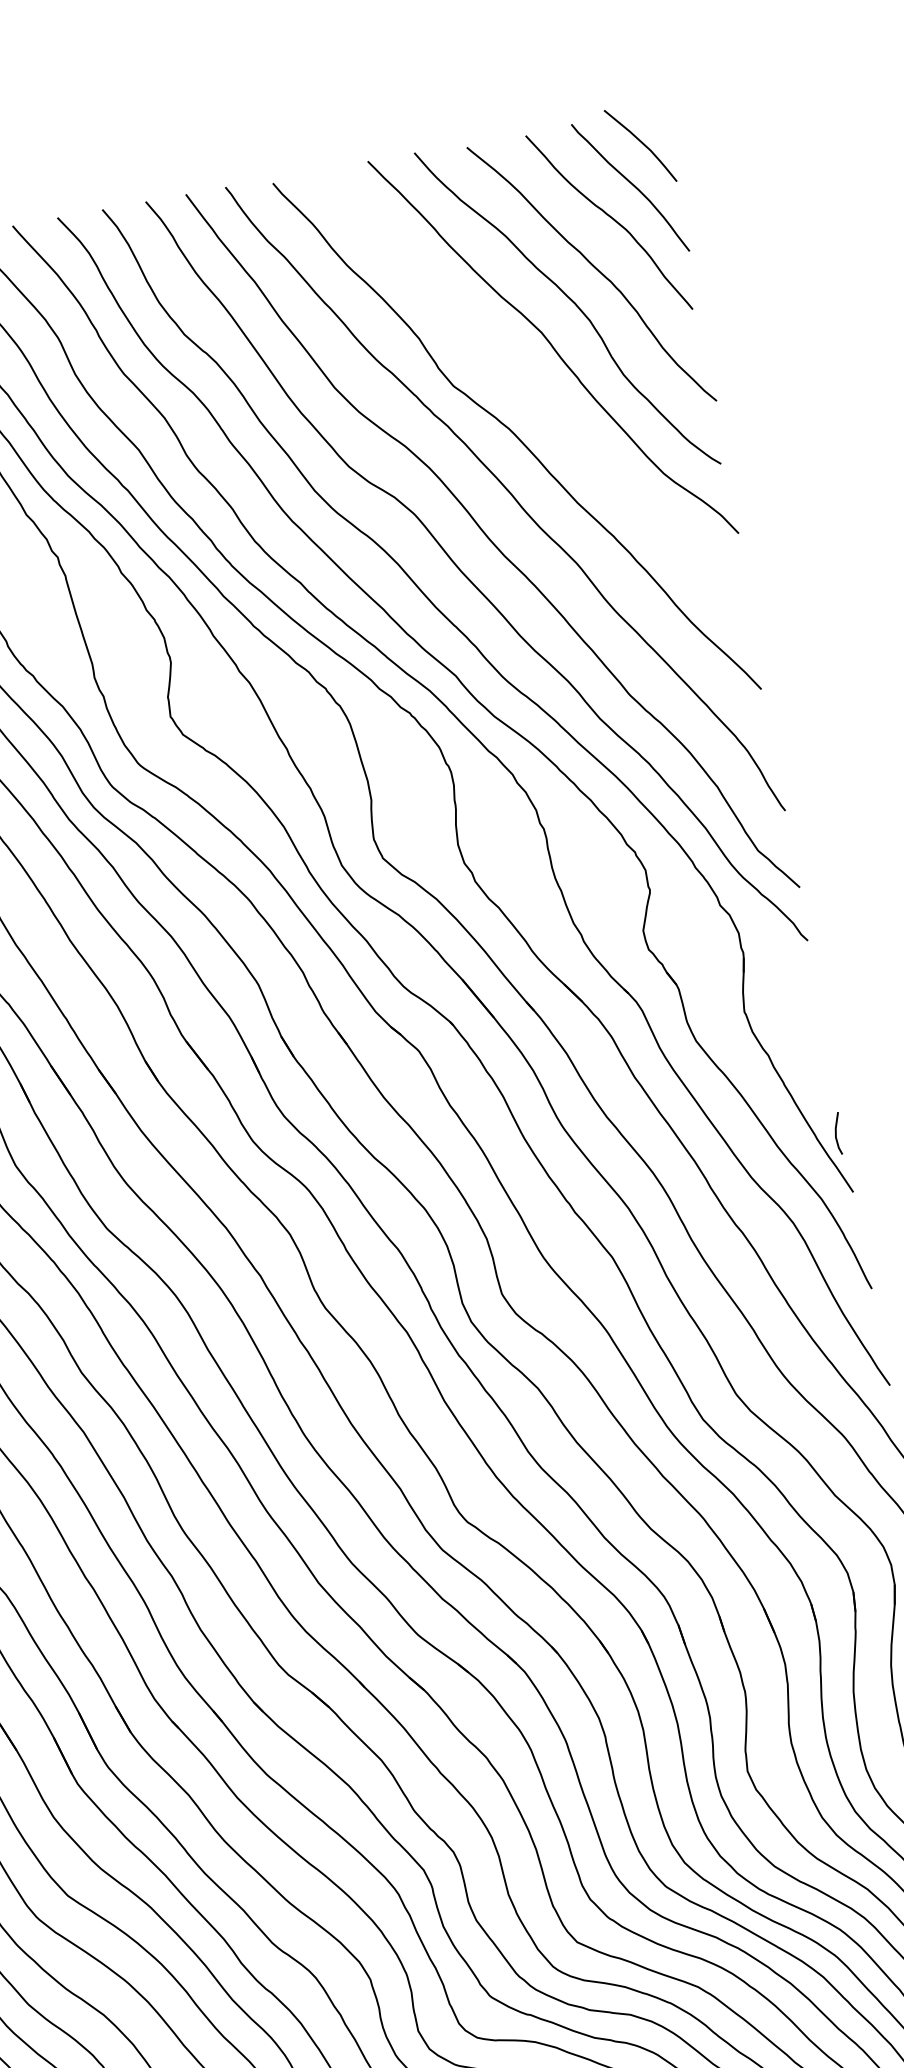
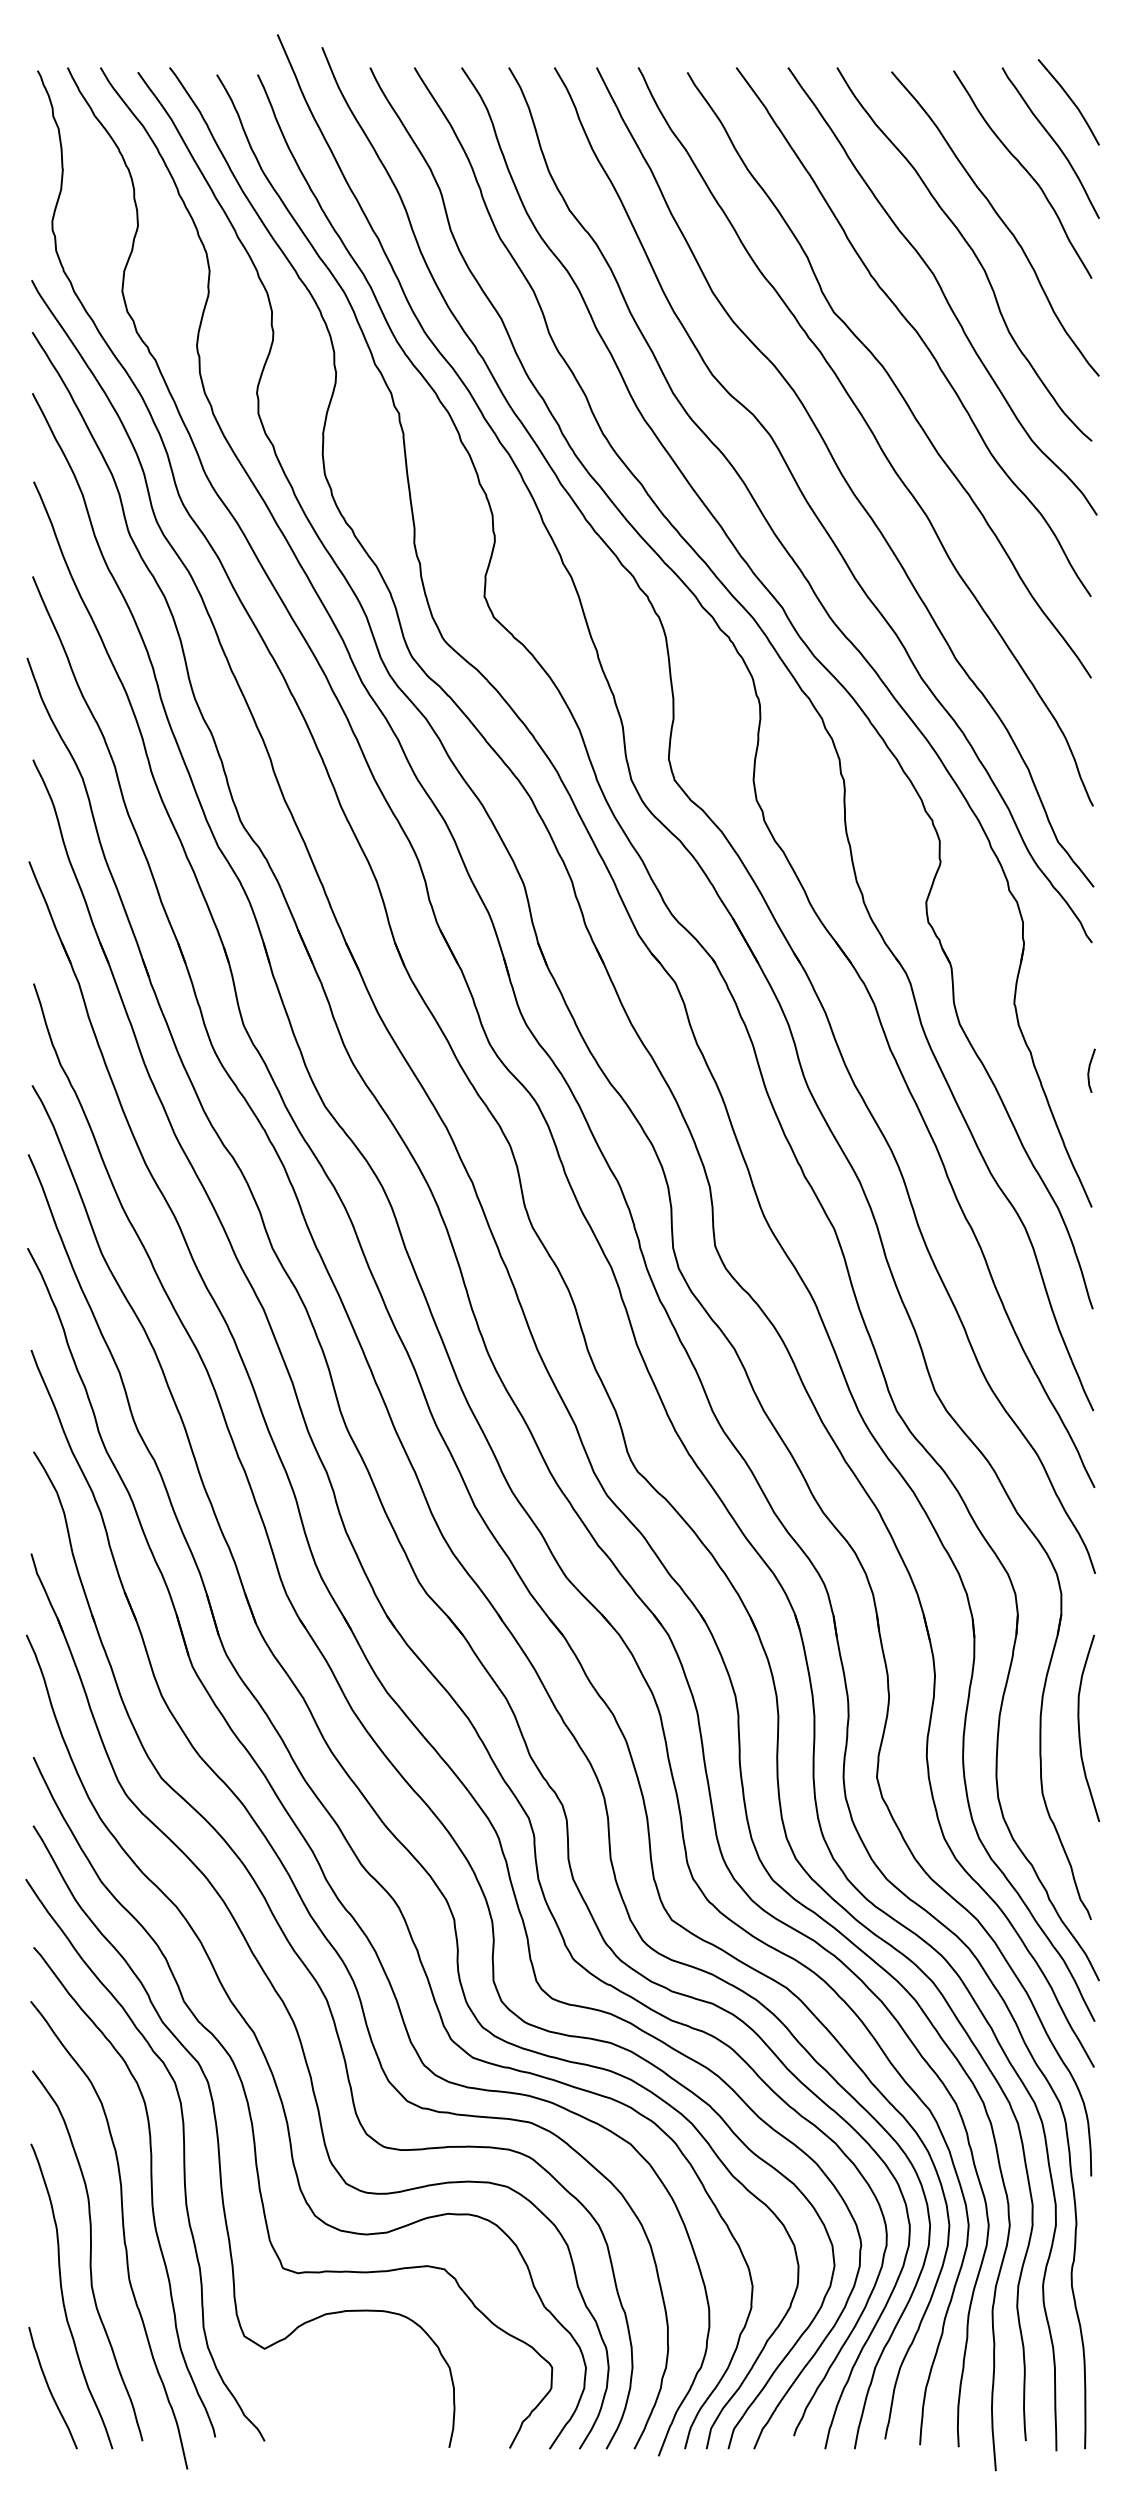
curve: (533, 389) -> (914, 330), added
line: (836, 1133) -> (1089, 1070), moved

